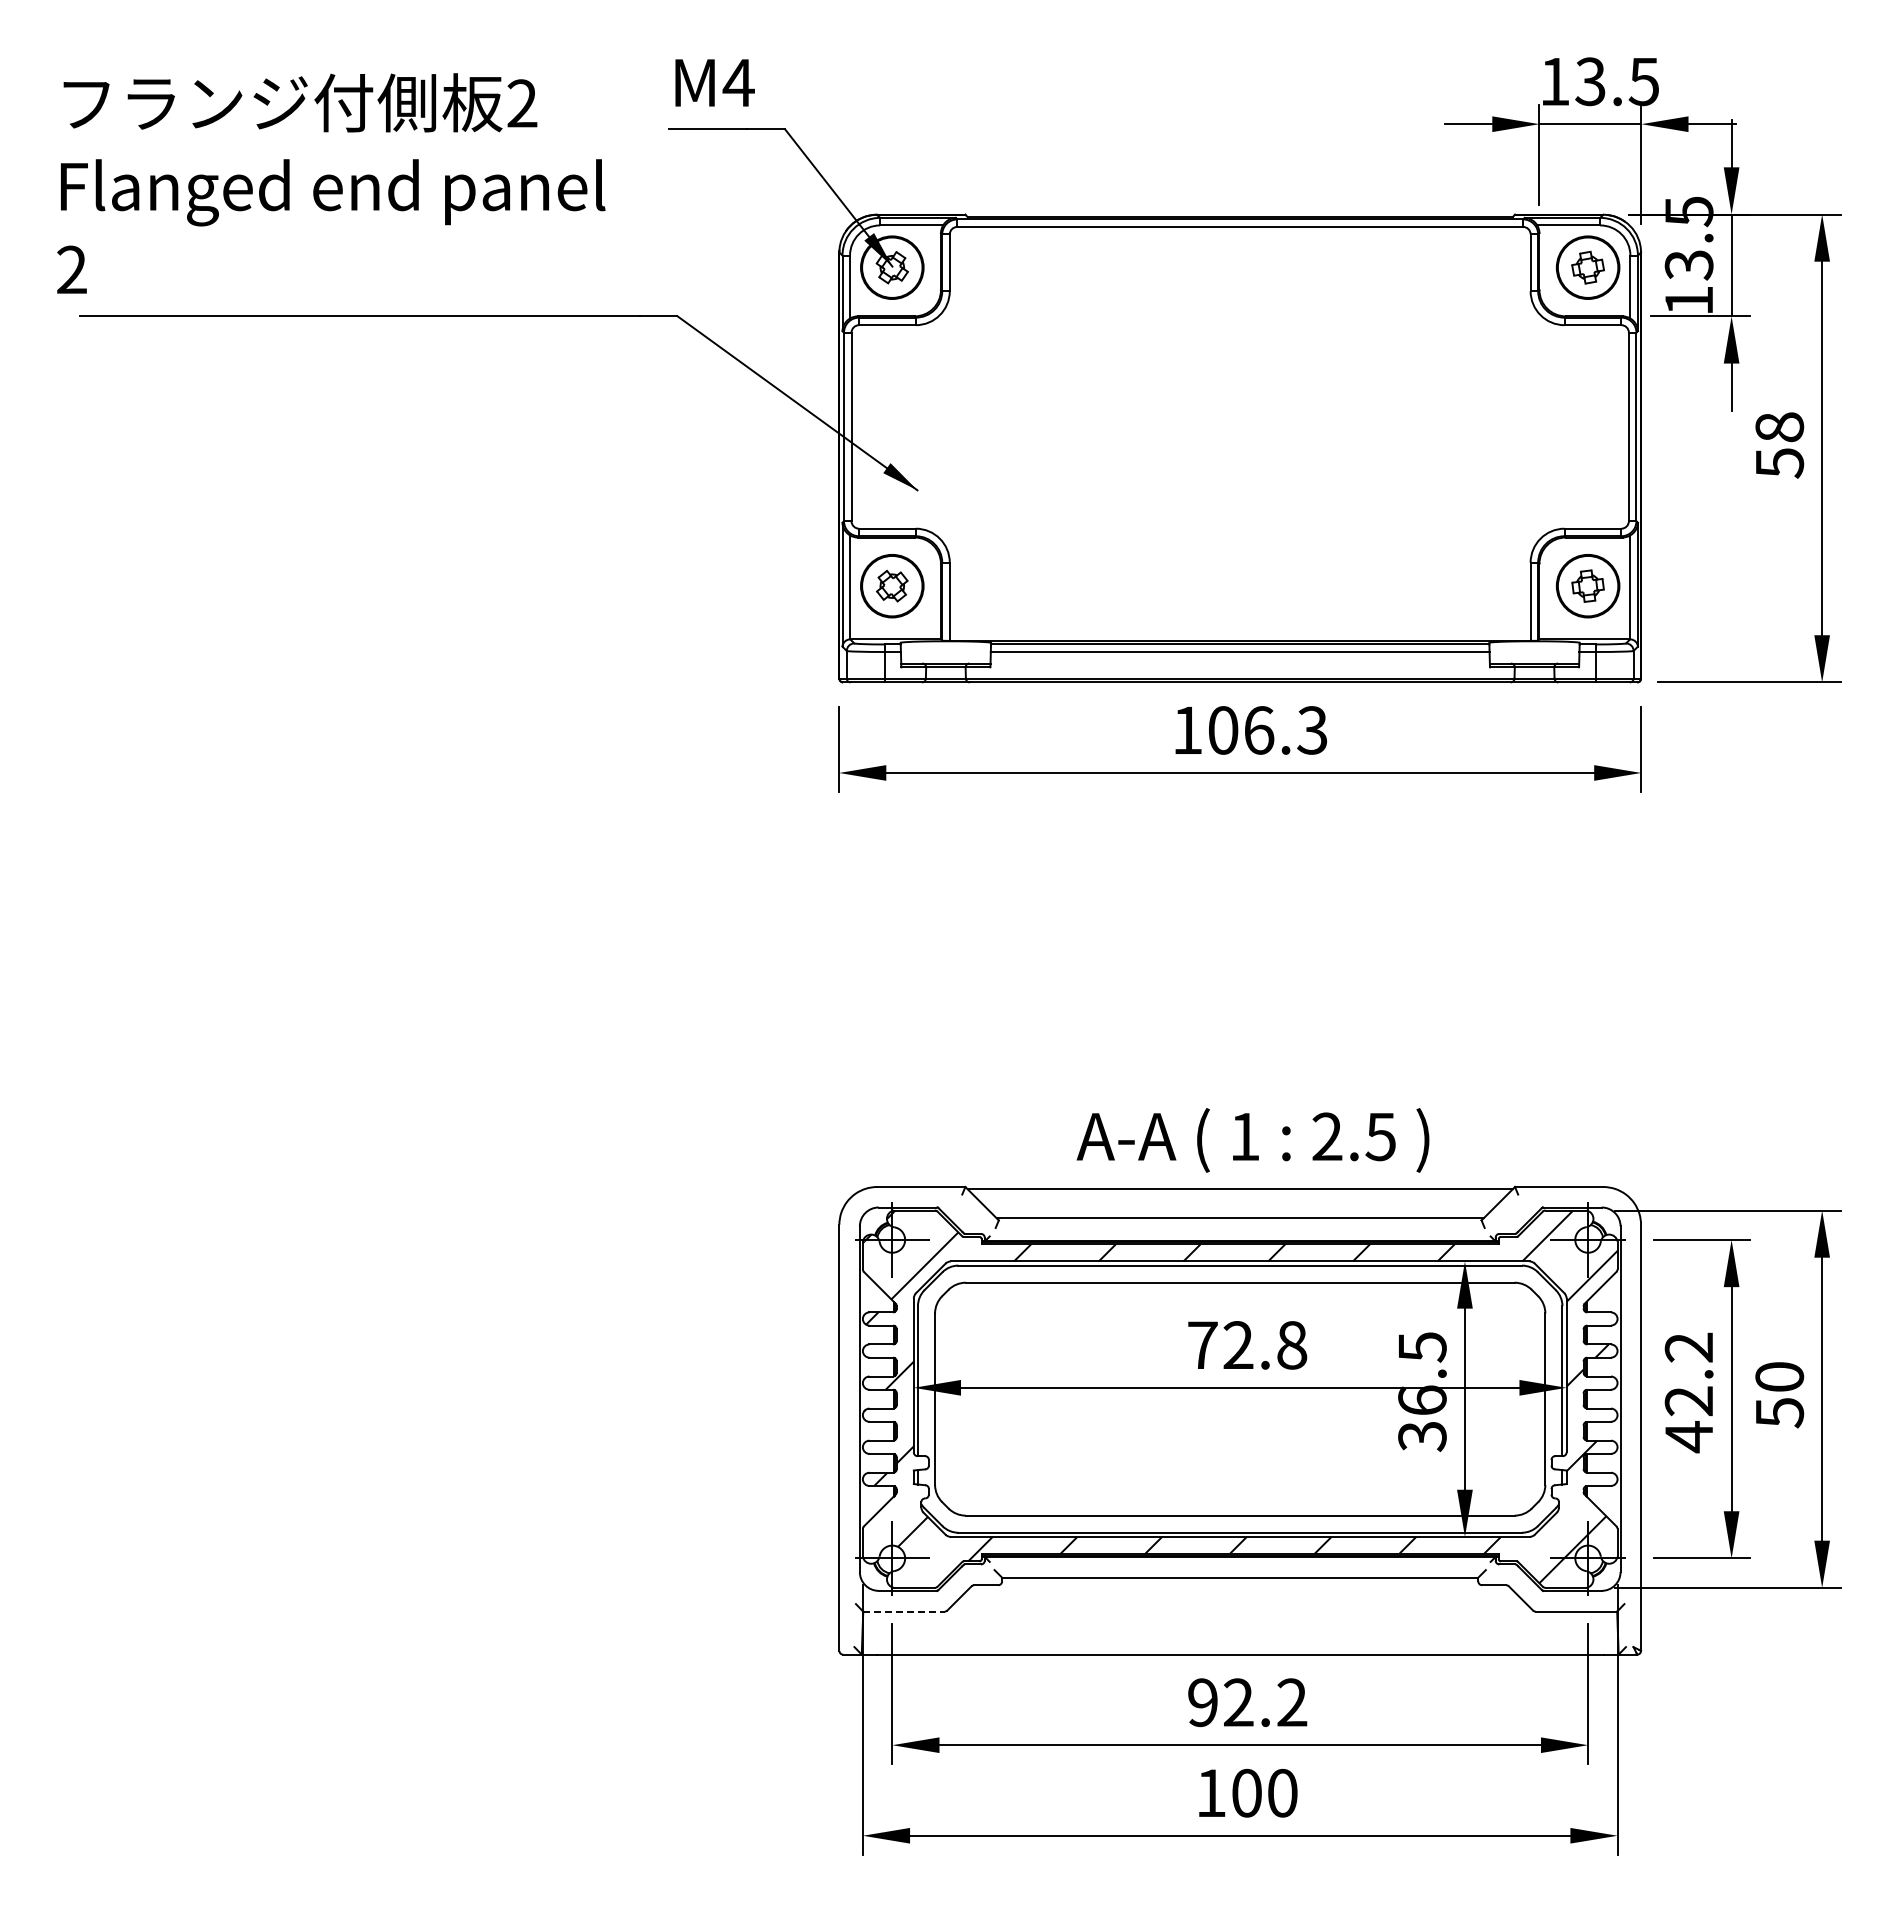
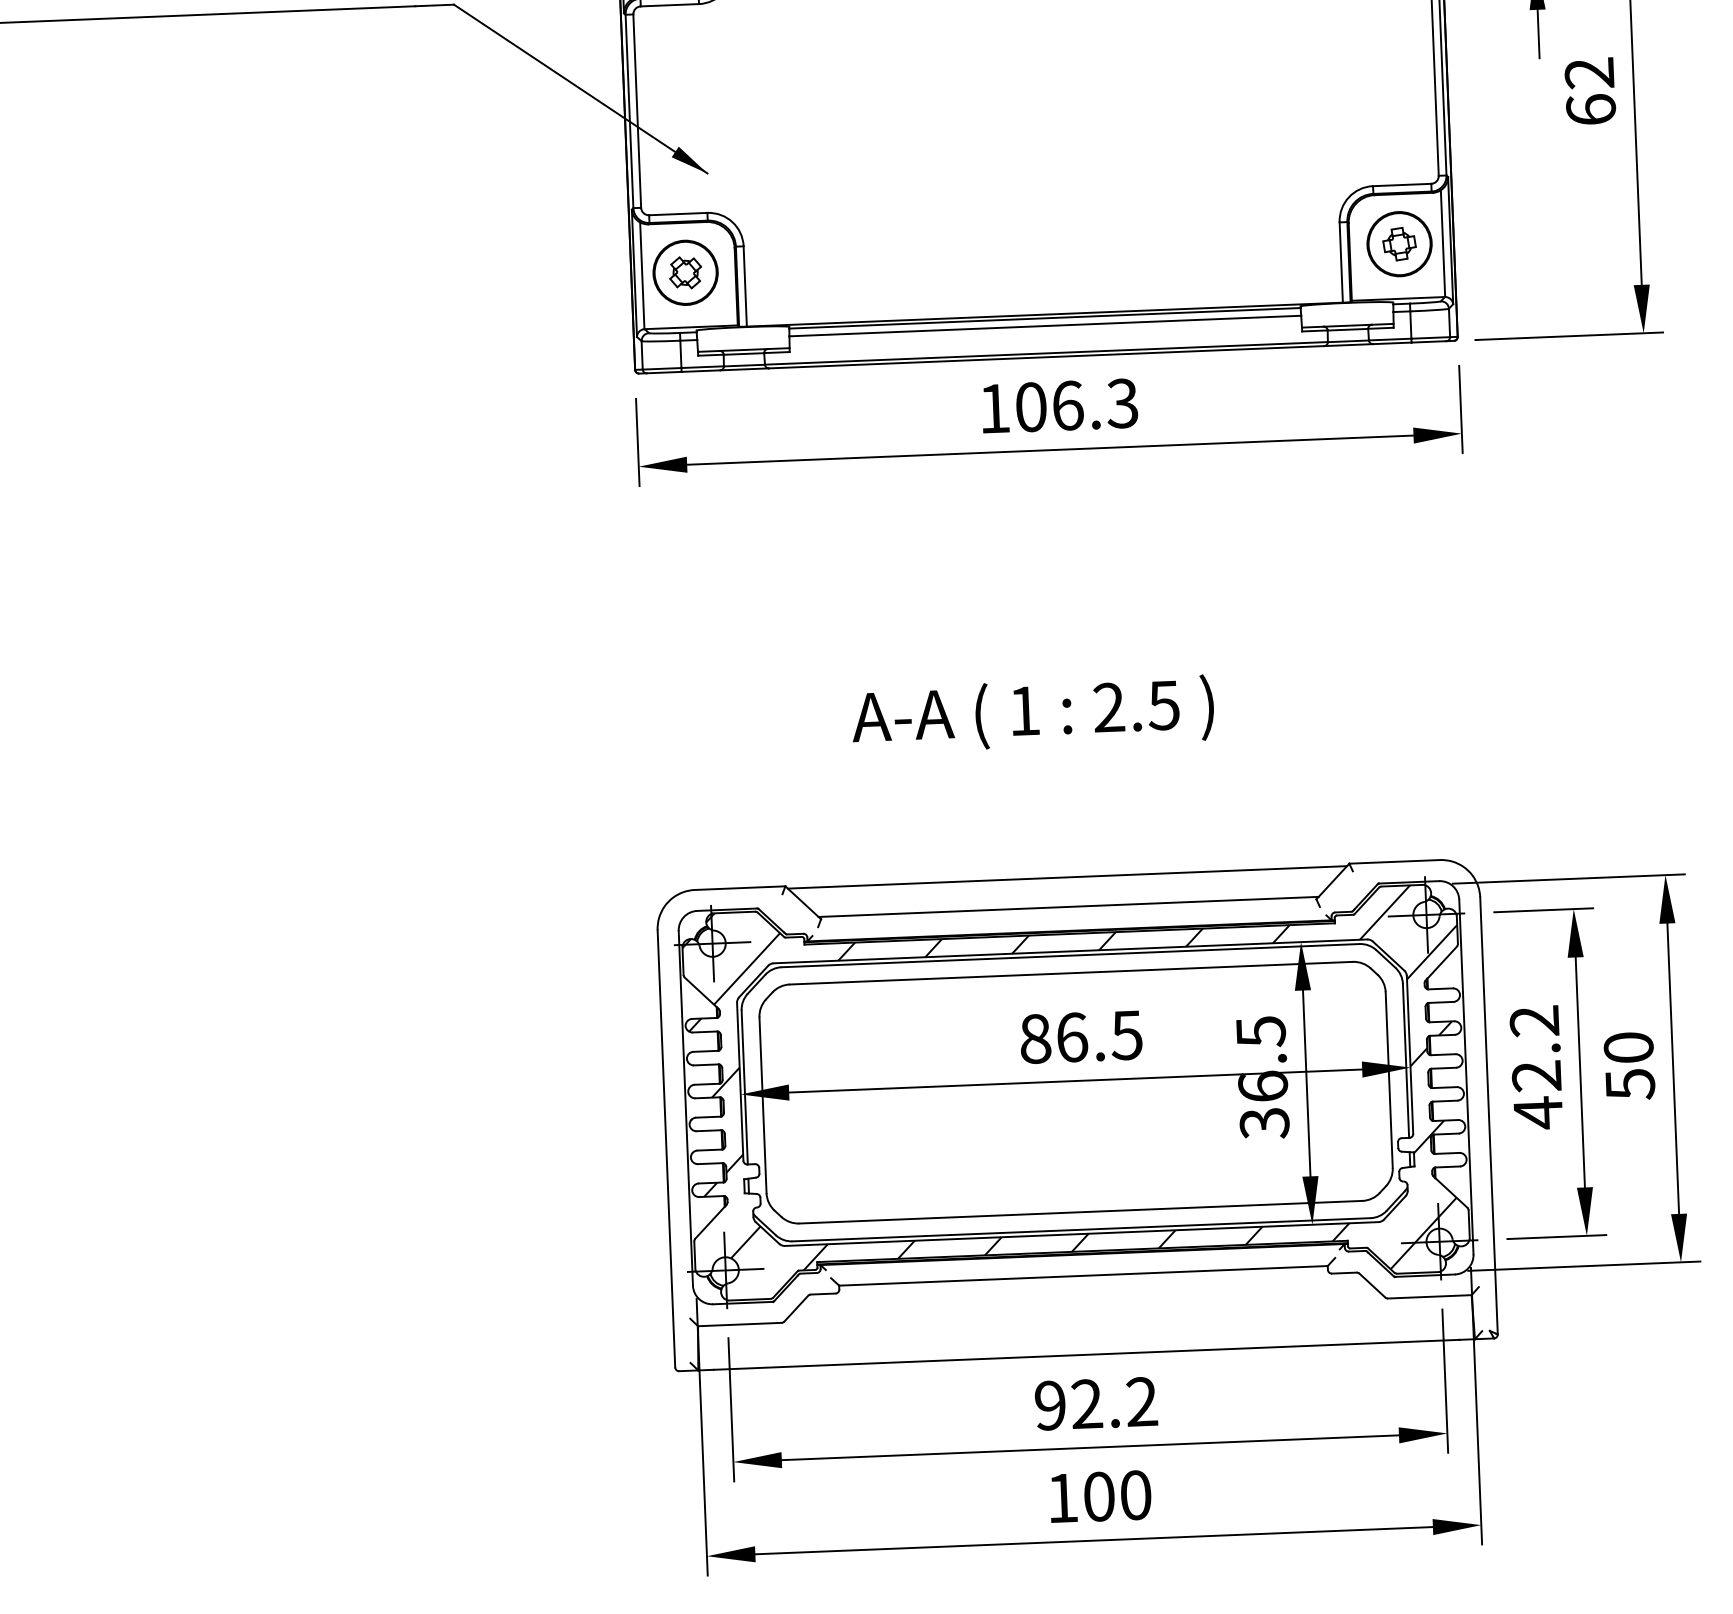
text: (1779, 445) -> (1590, 91), 58 -> 62
text: (1252, 1140) -> (1032, 714), moved
text: (1247, 1345) -> (1081, 1037), 72.8 -> 86.5
line: (903, 1611) -> (739, 1324), dashed -> solid

